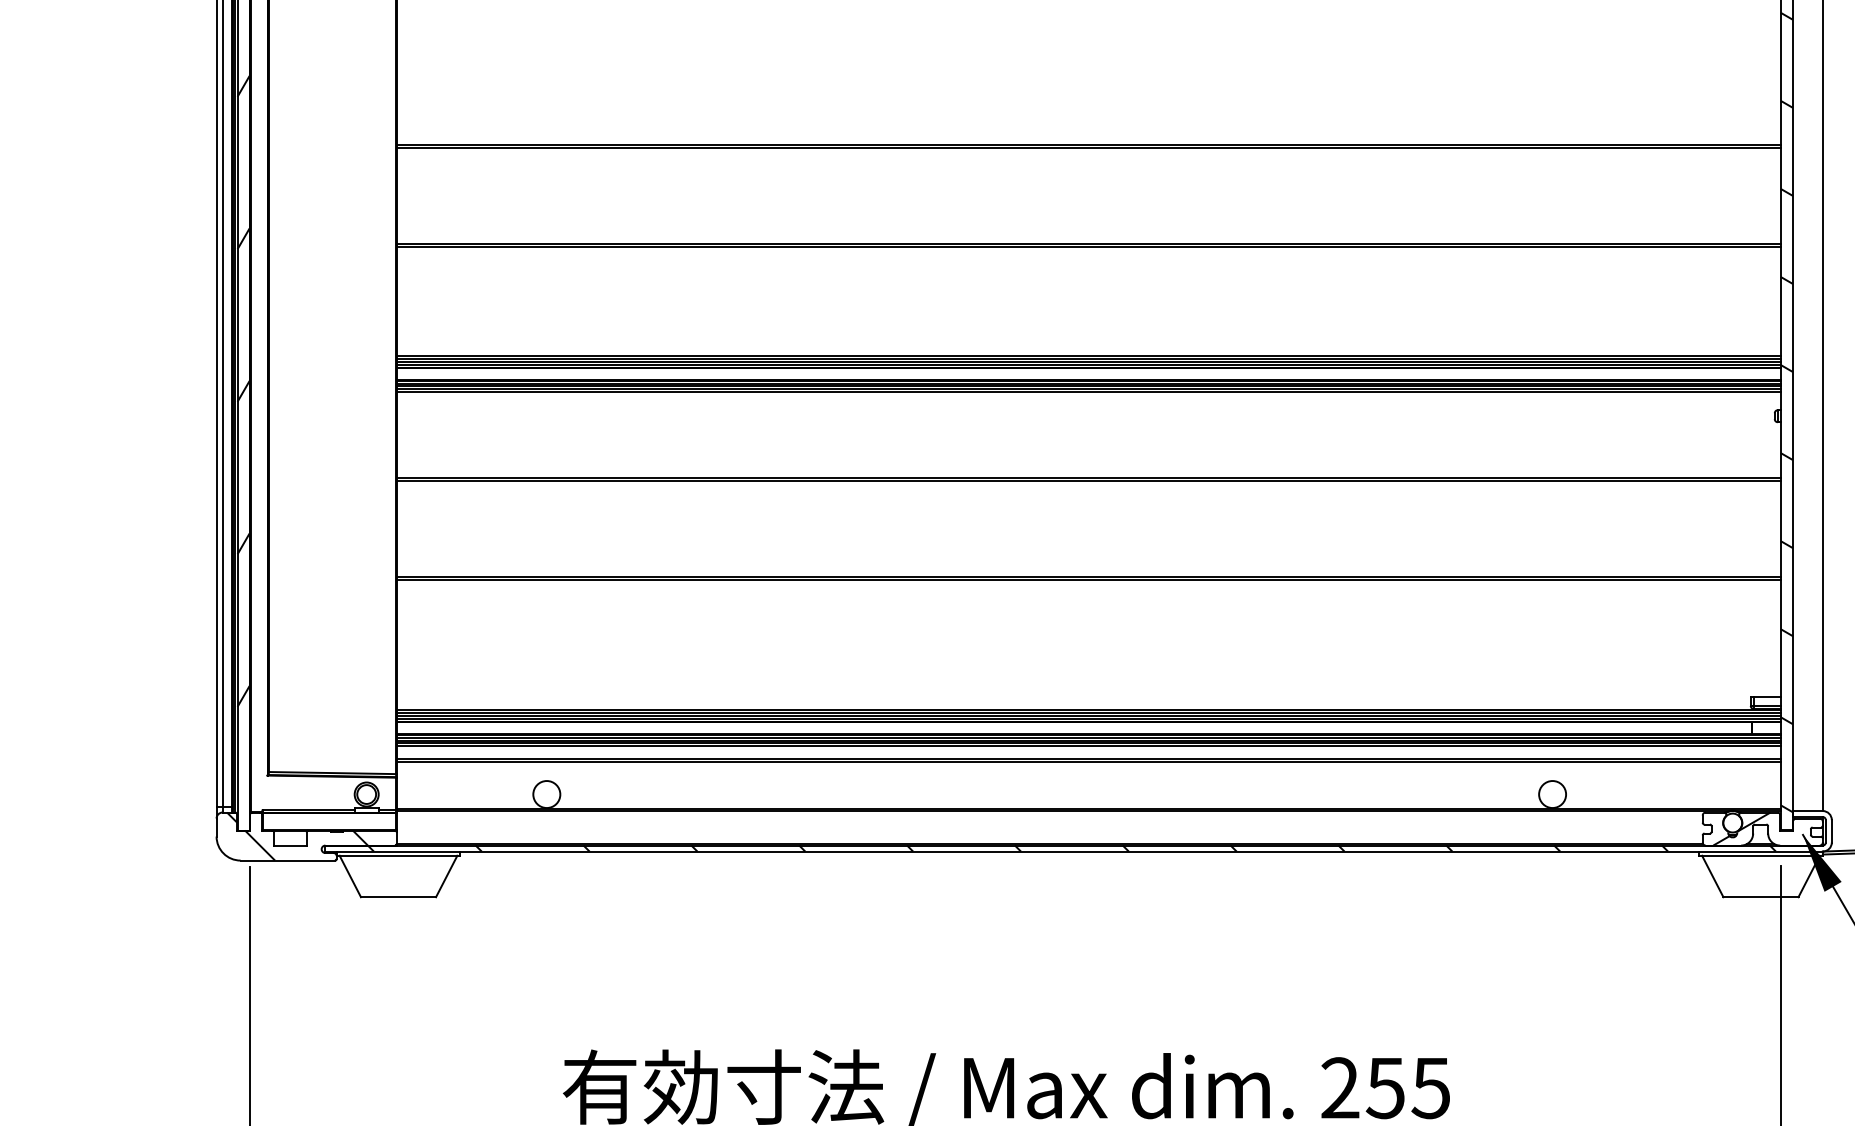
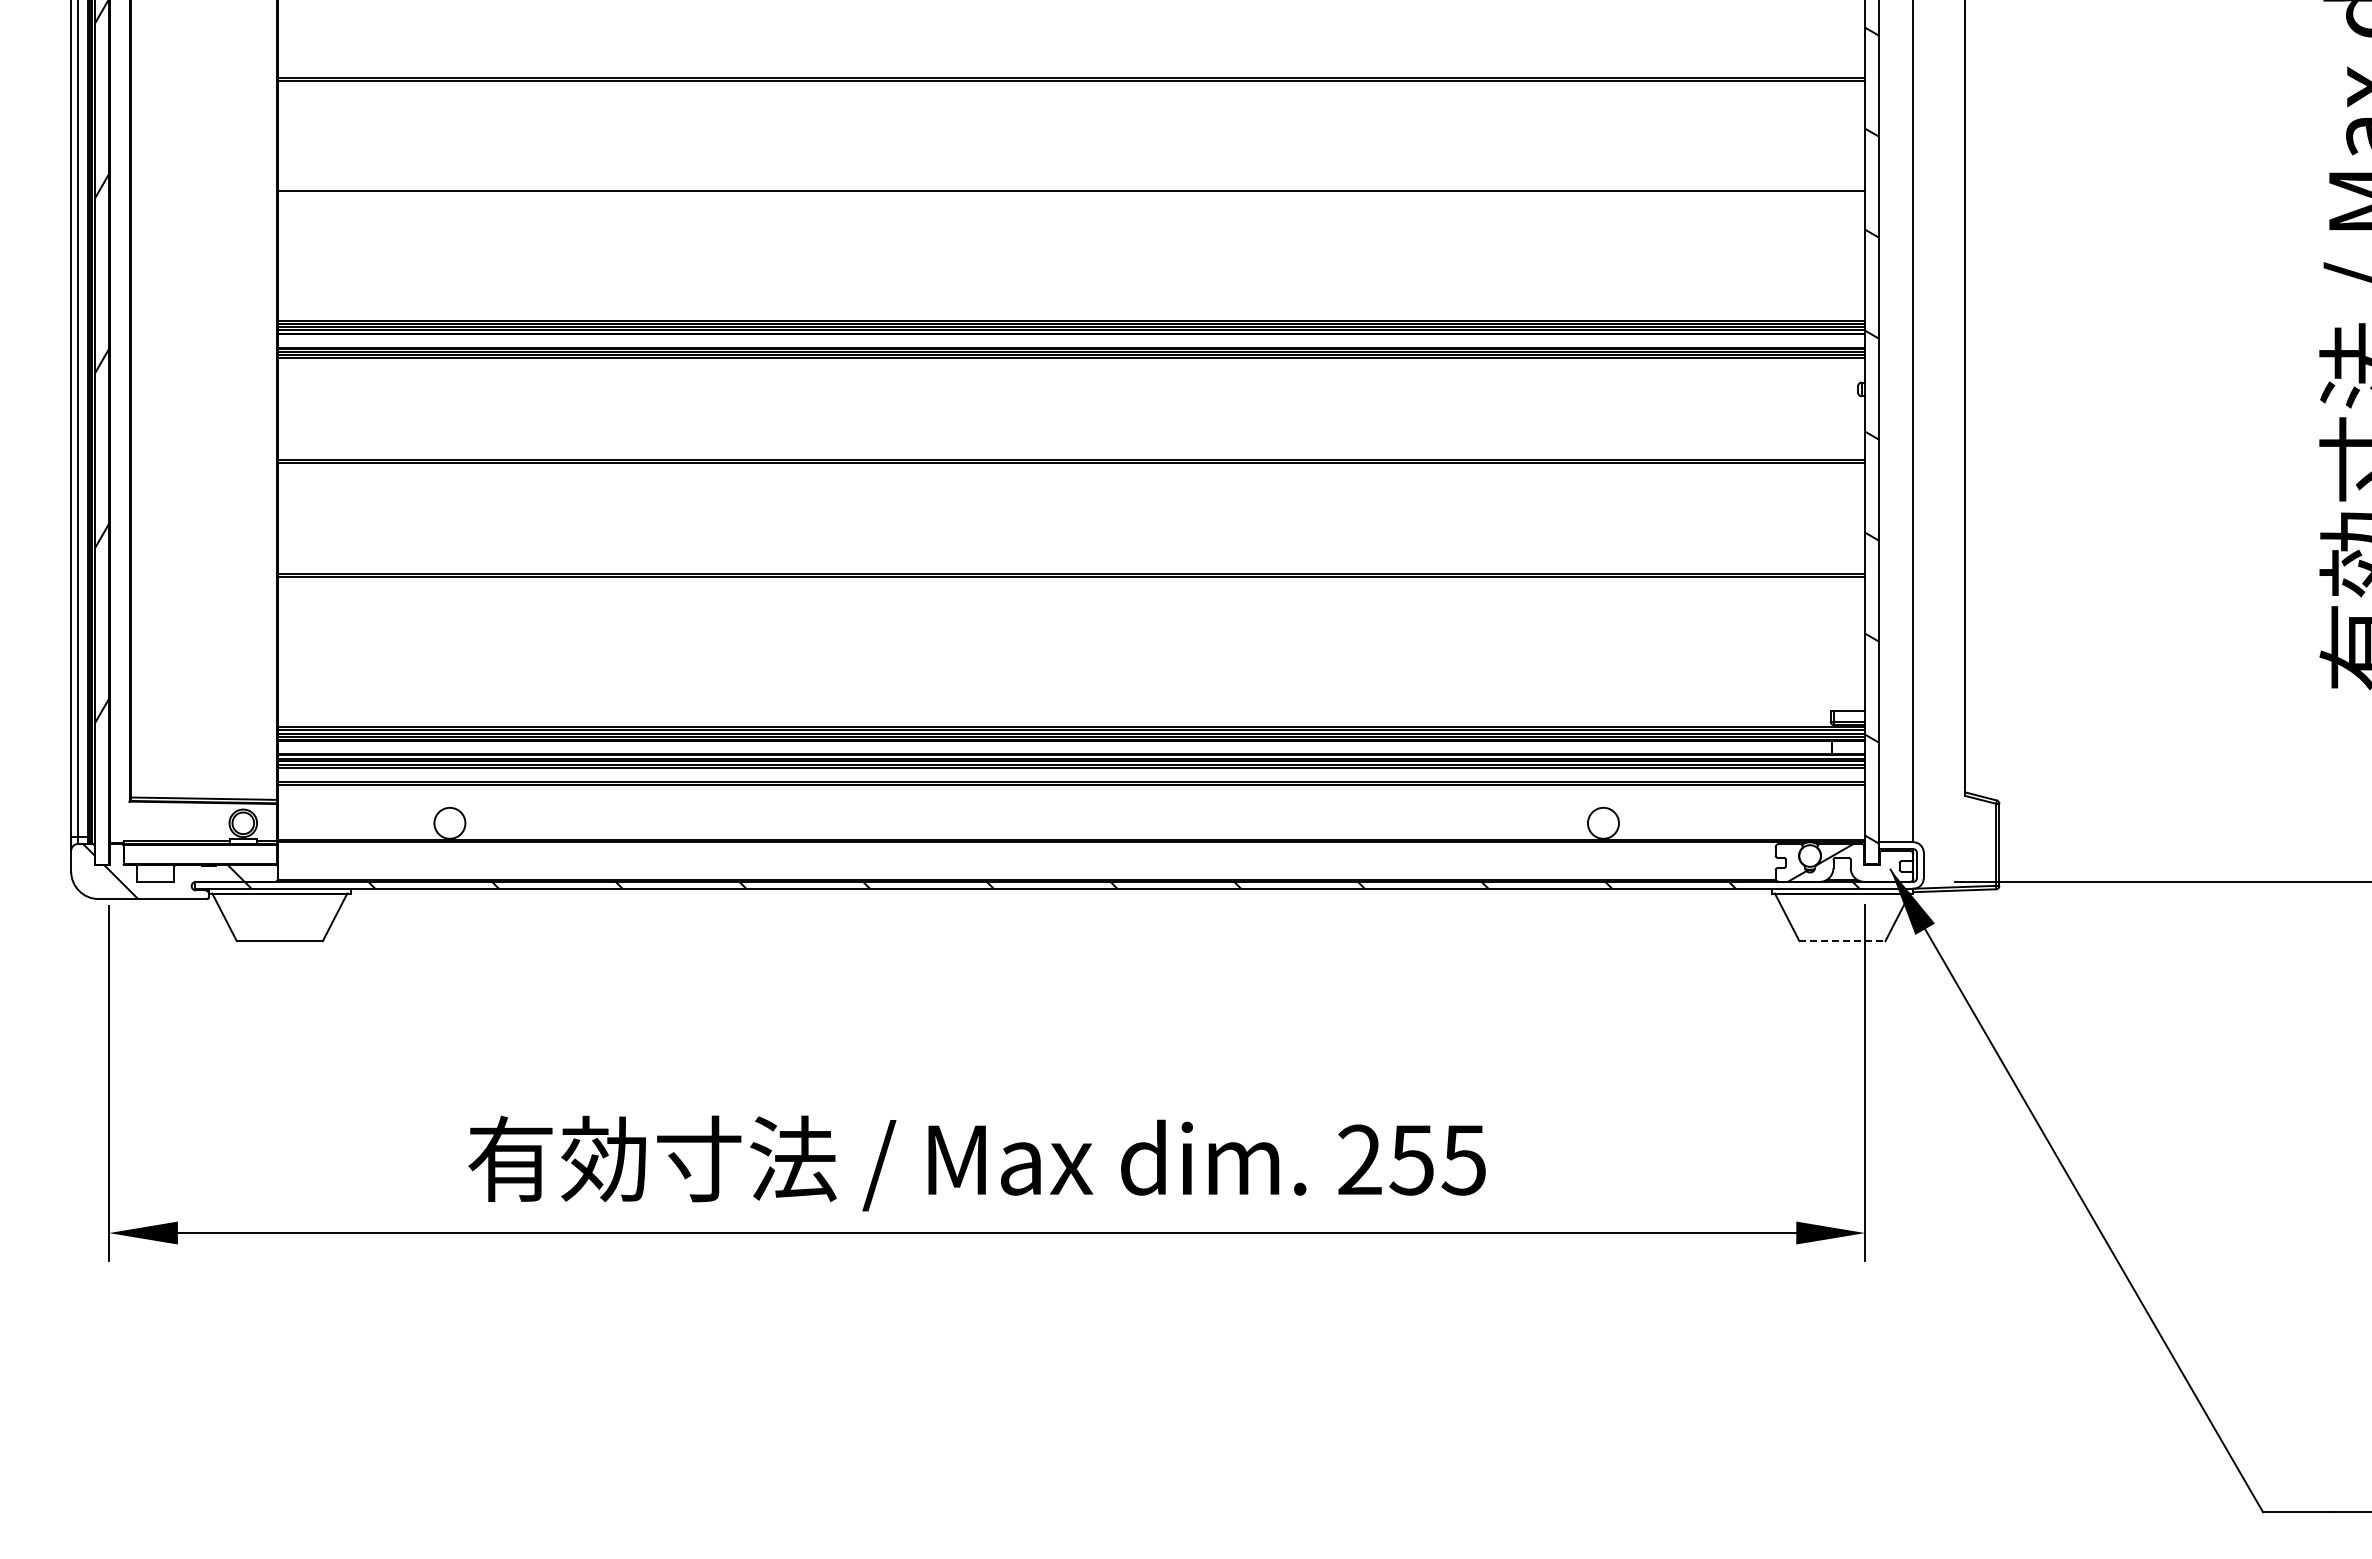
line: (1088, 246) -> (1071, 194), removed
line: (1088, 391) -> (1071, 361), removed
line: (1761, 897) -> (1842, 941), solid -> dashed

